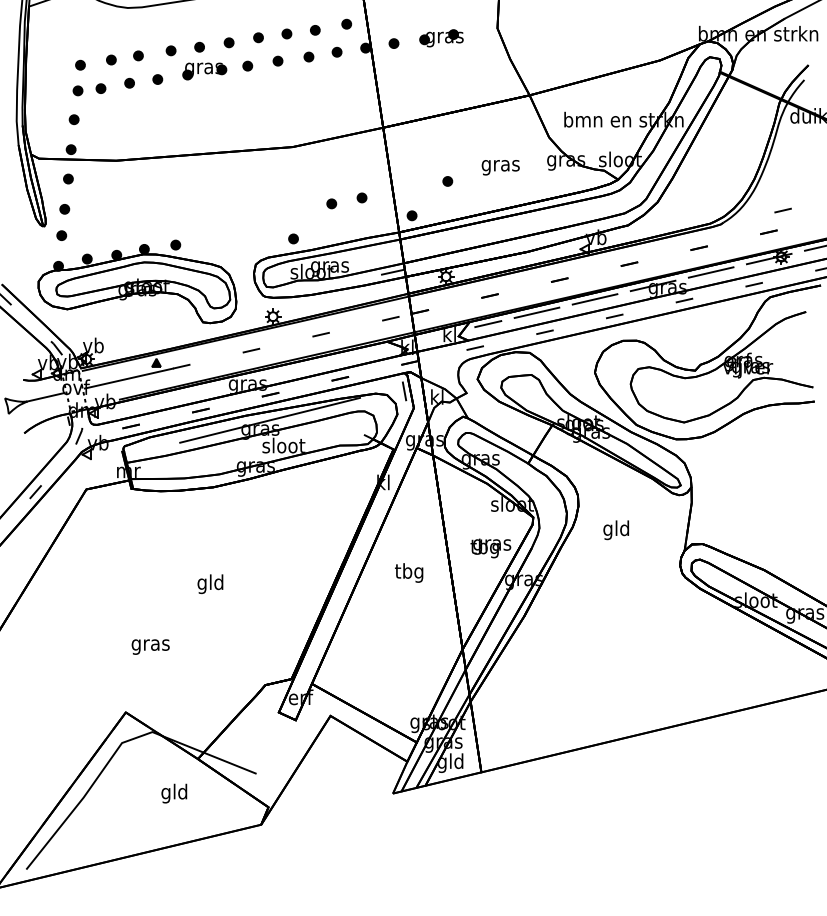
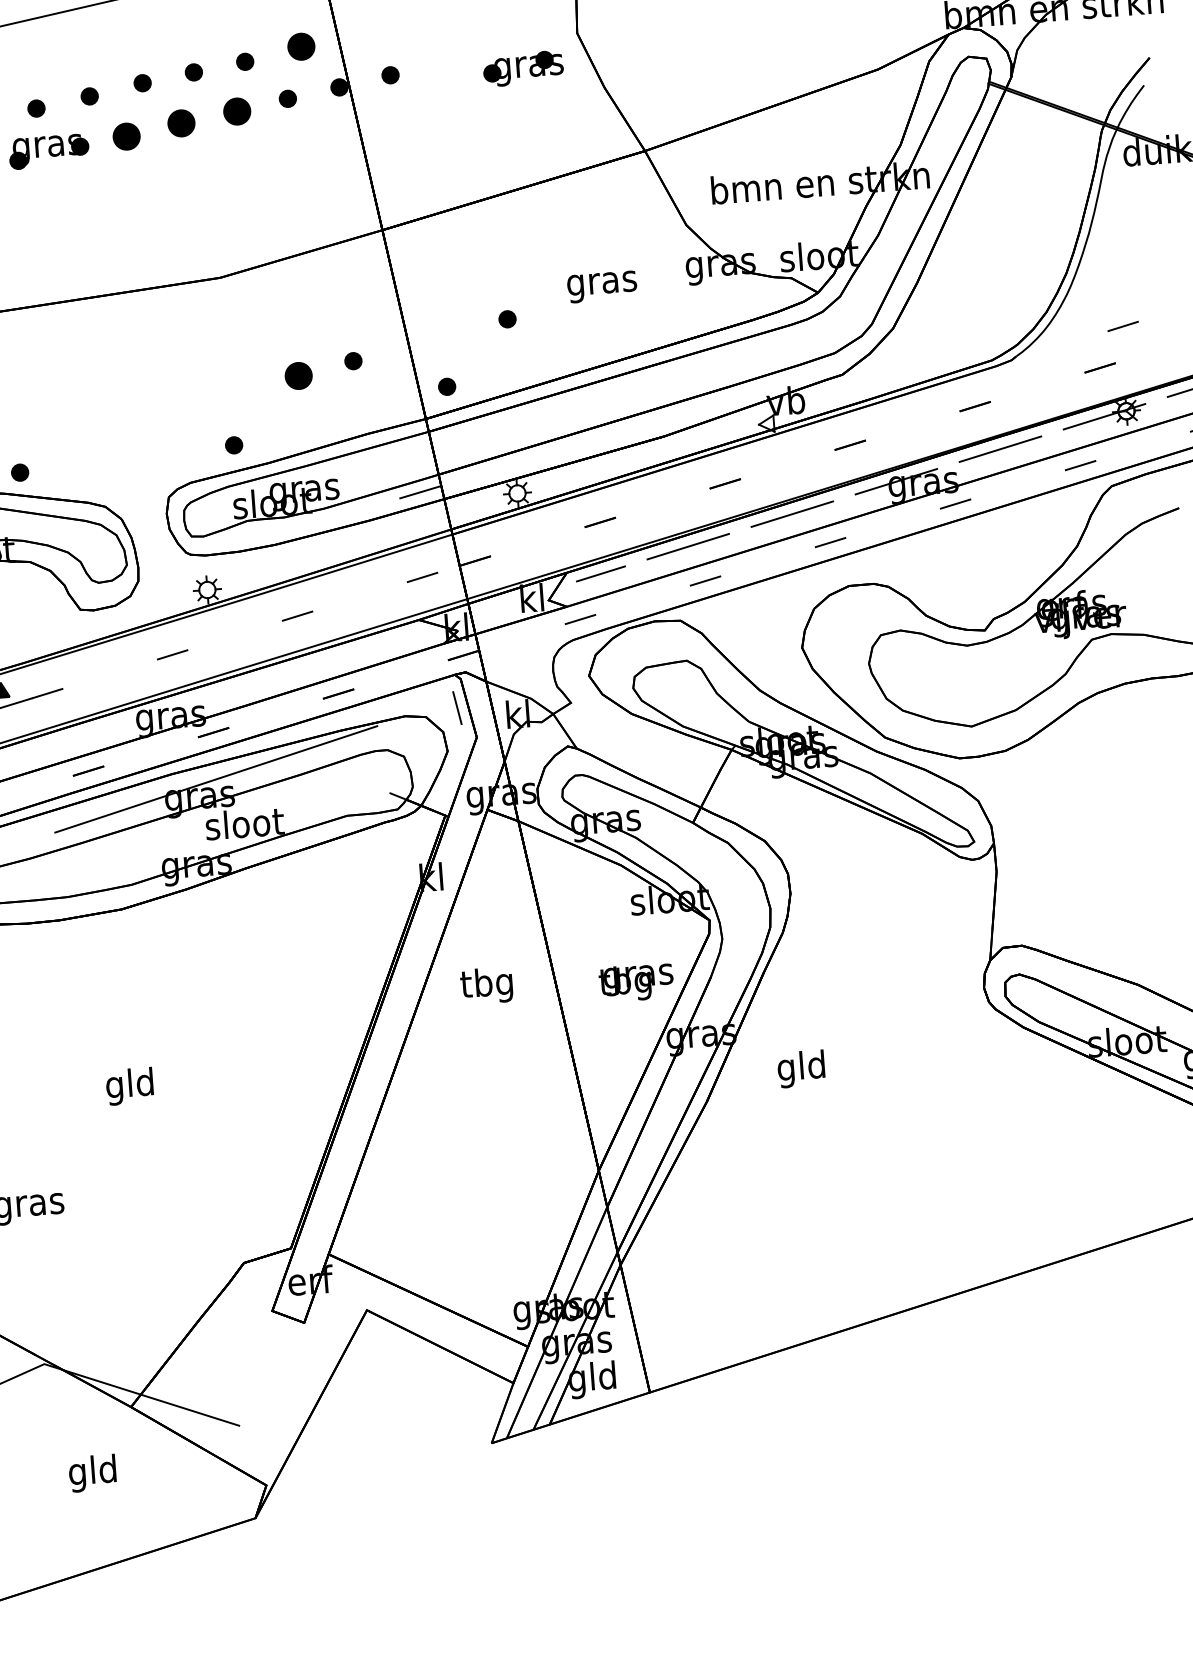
part: (346, 23) -> (301, 45), size x1.6
part: (441, 38) -> (523, 68), moved
part: (308, 56) -> (236, 110), size x1.6
part: (277, 60) -> (180, 122), size x1.6
part: (247, 65) -> (126, 135), size x1.6
part: (331, 203) -> (298, 375), size x1.6
text: (615, 530) -> (800, 1069), moved
text: (409, 572) -> (487, 984), moved

